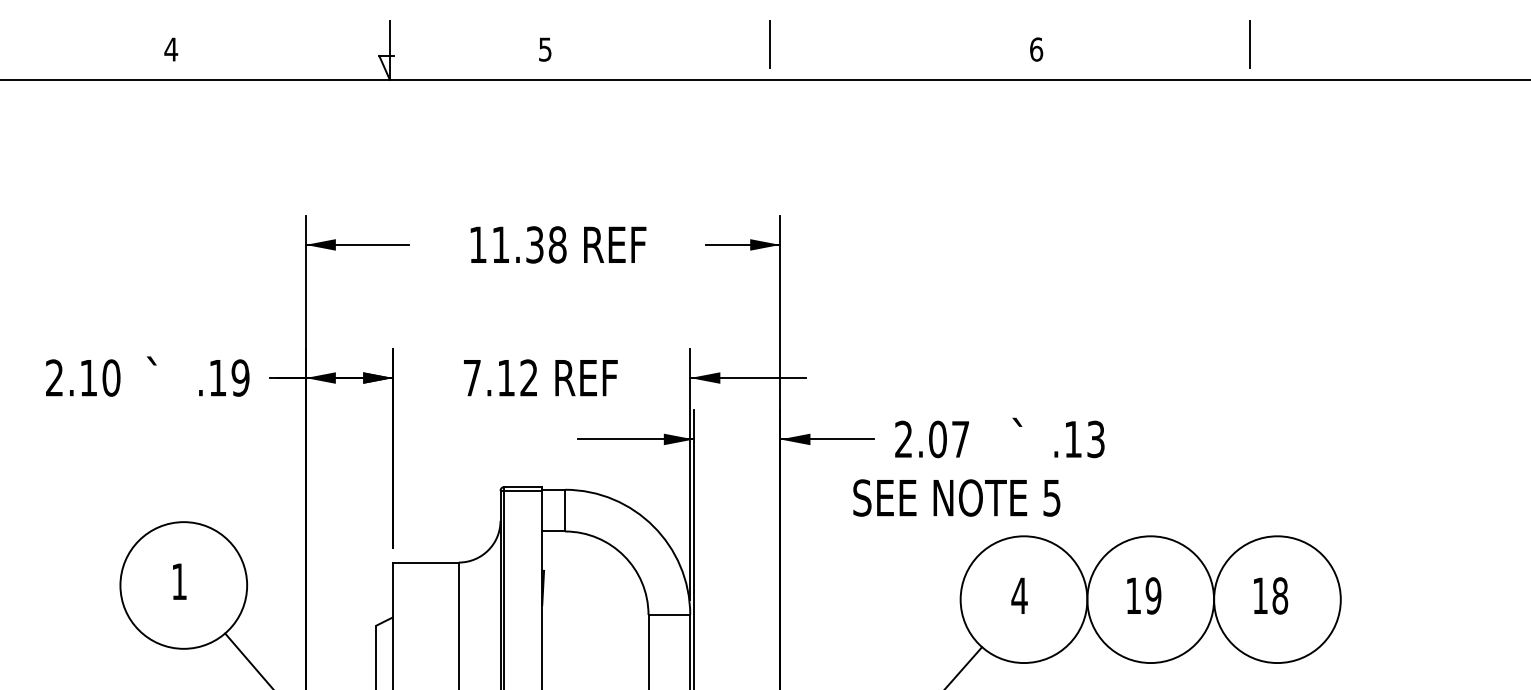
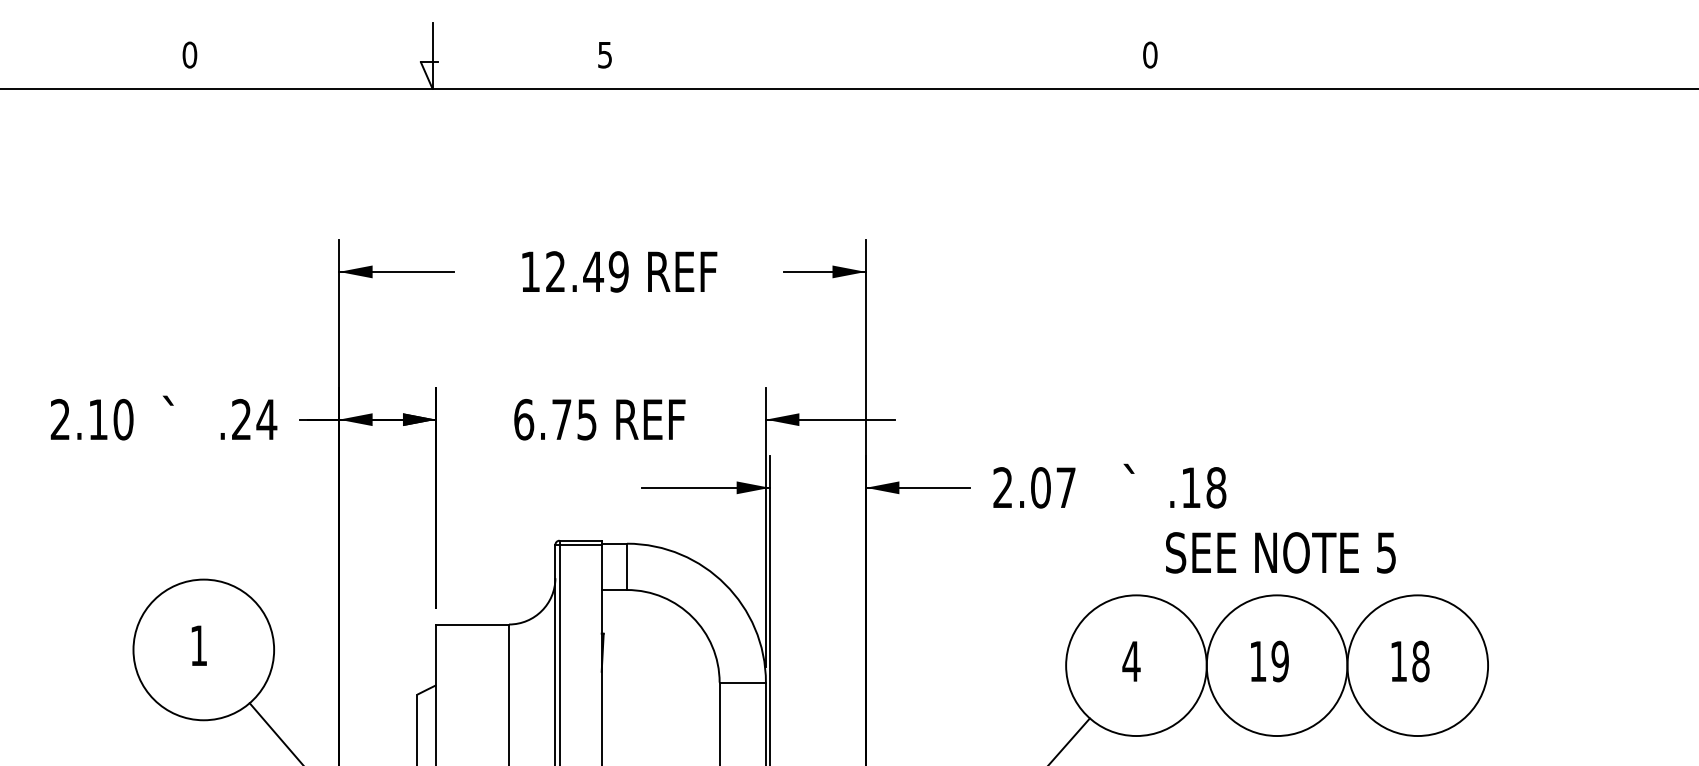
line: (770, 44) -> (854, 49), removed
line: (1249, 44) -> (1386, 49), removed
text: (170, 49) -> (189, 54), 4 -> 0
text: (1036, 49) -> (1150, 54), 6 -> 0
text: (529, 244) -> (587, 271), 11.38 -> 12.49
text: (229, 377) -> (254, 419), .19 -> .24
text: (500, 377) -> (555, 419), 7.12 -> 6.75
text: (1096, 439) -> (1216, 487), .13 -> .18
text: (956, 497) -> (1280, 552), moved

